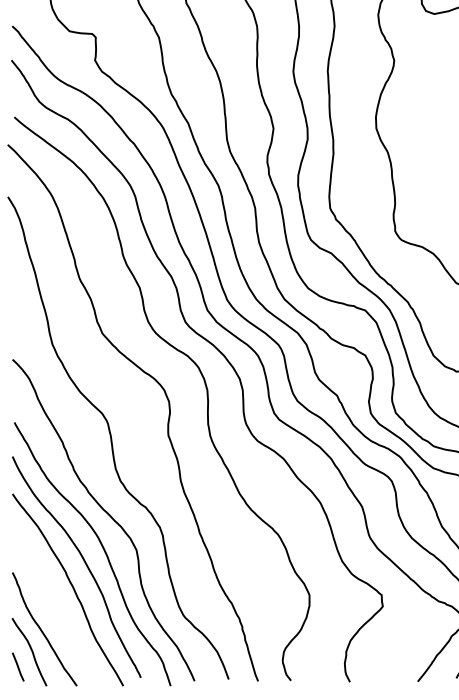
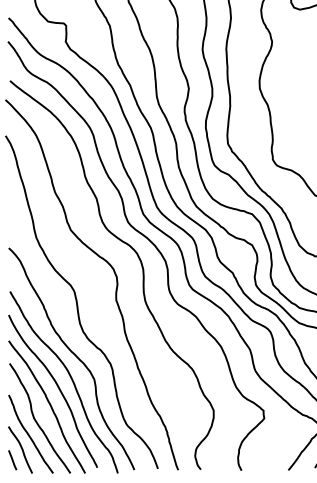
curve: (52, 609) -> (36, 420), added

